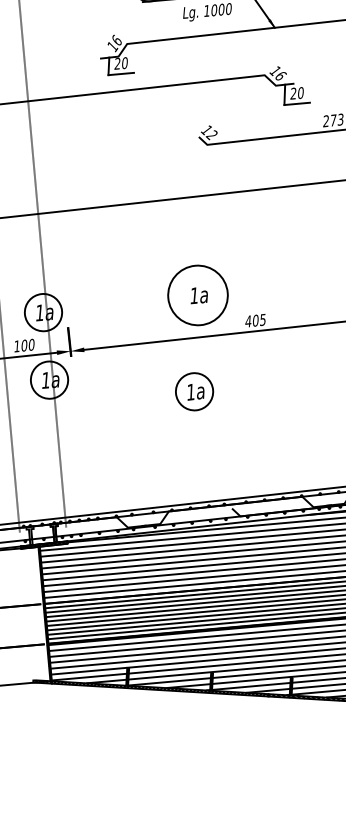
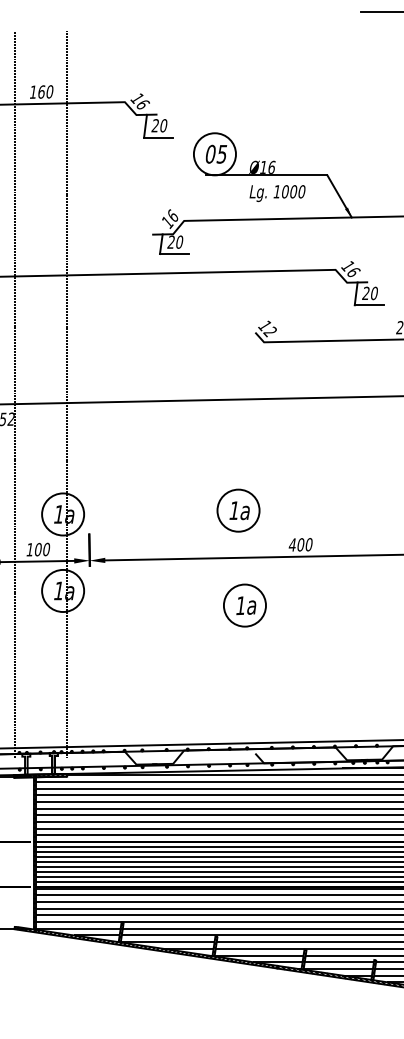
circle: (197, 295) -> (238, 510), size x0.62
text: (262, 319) -> (308, 544), 405 -> 400
part: (194, 391) -> (244, 605), moved

